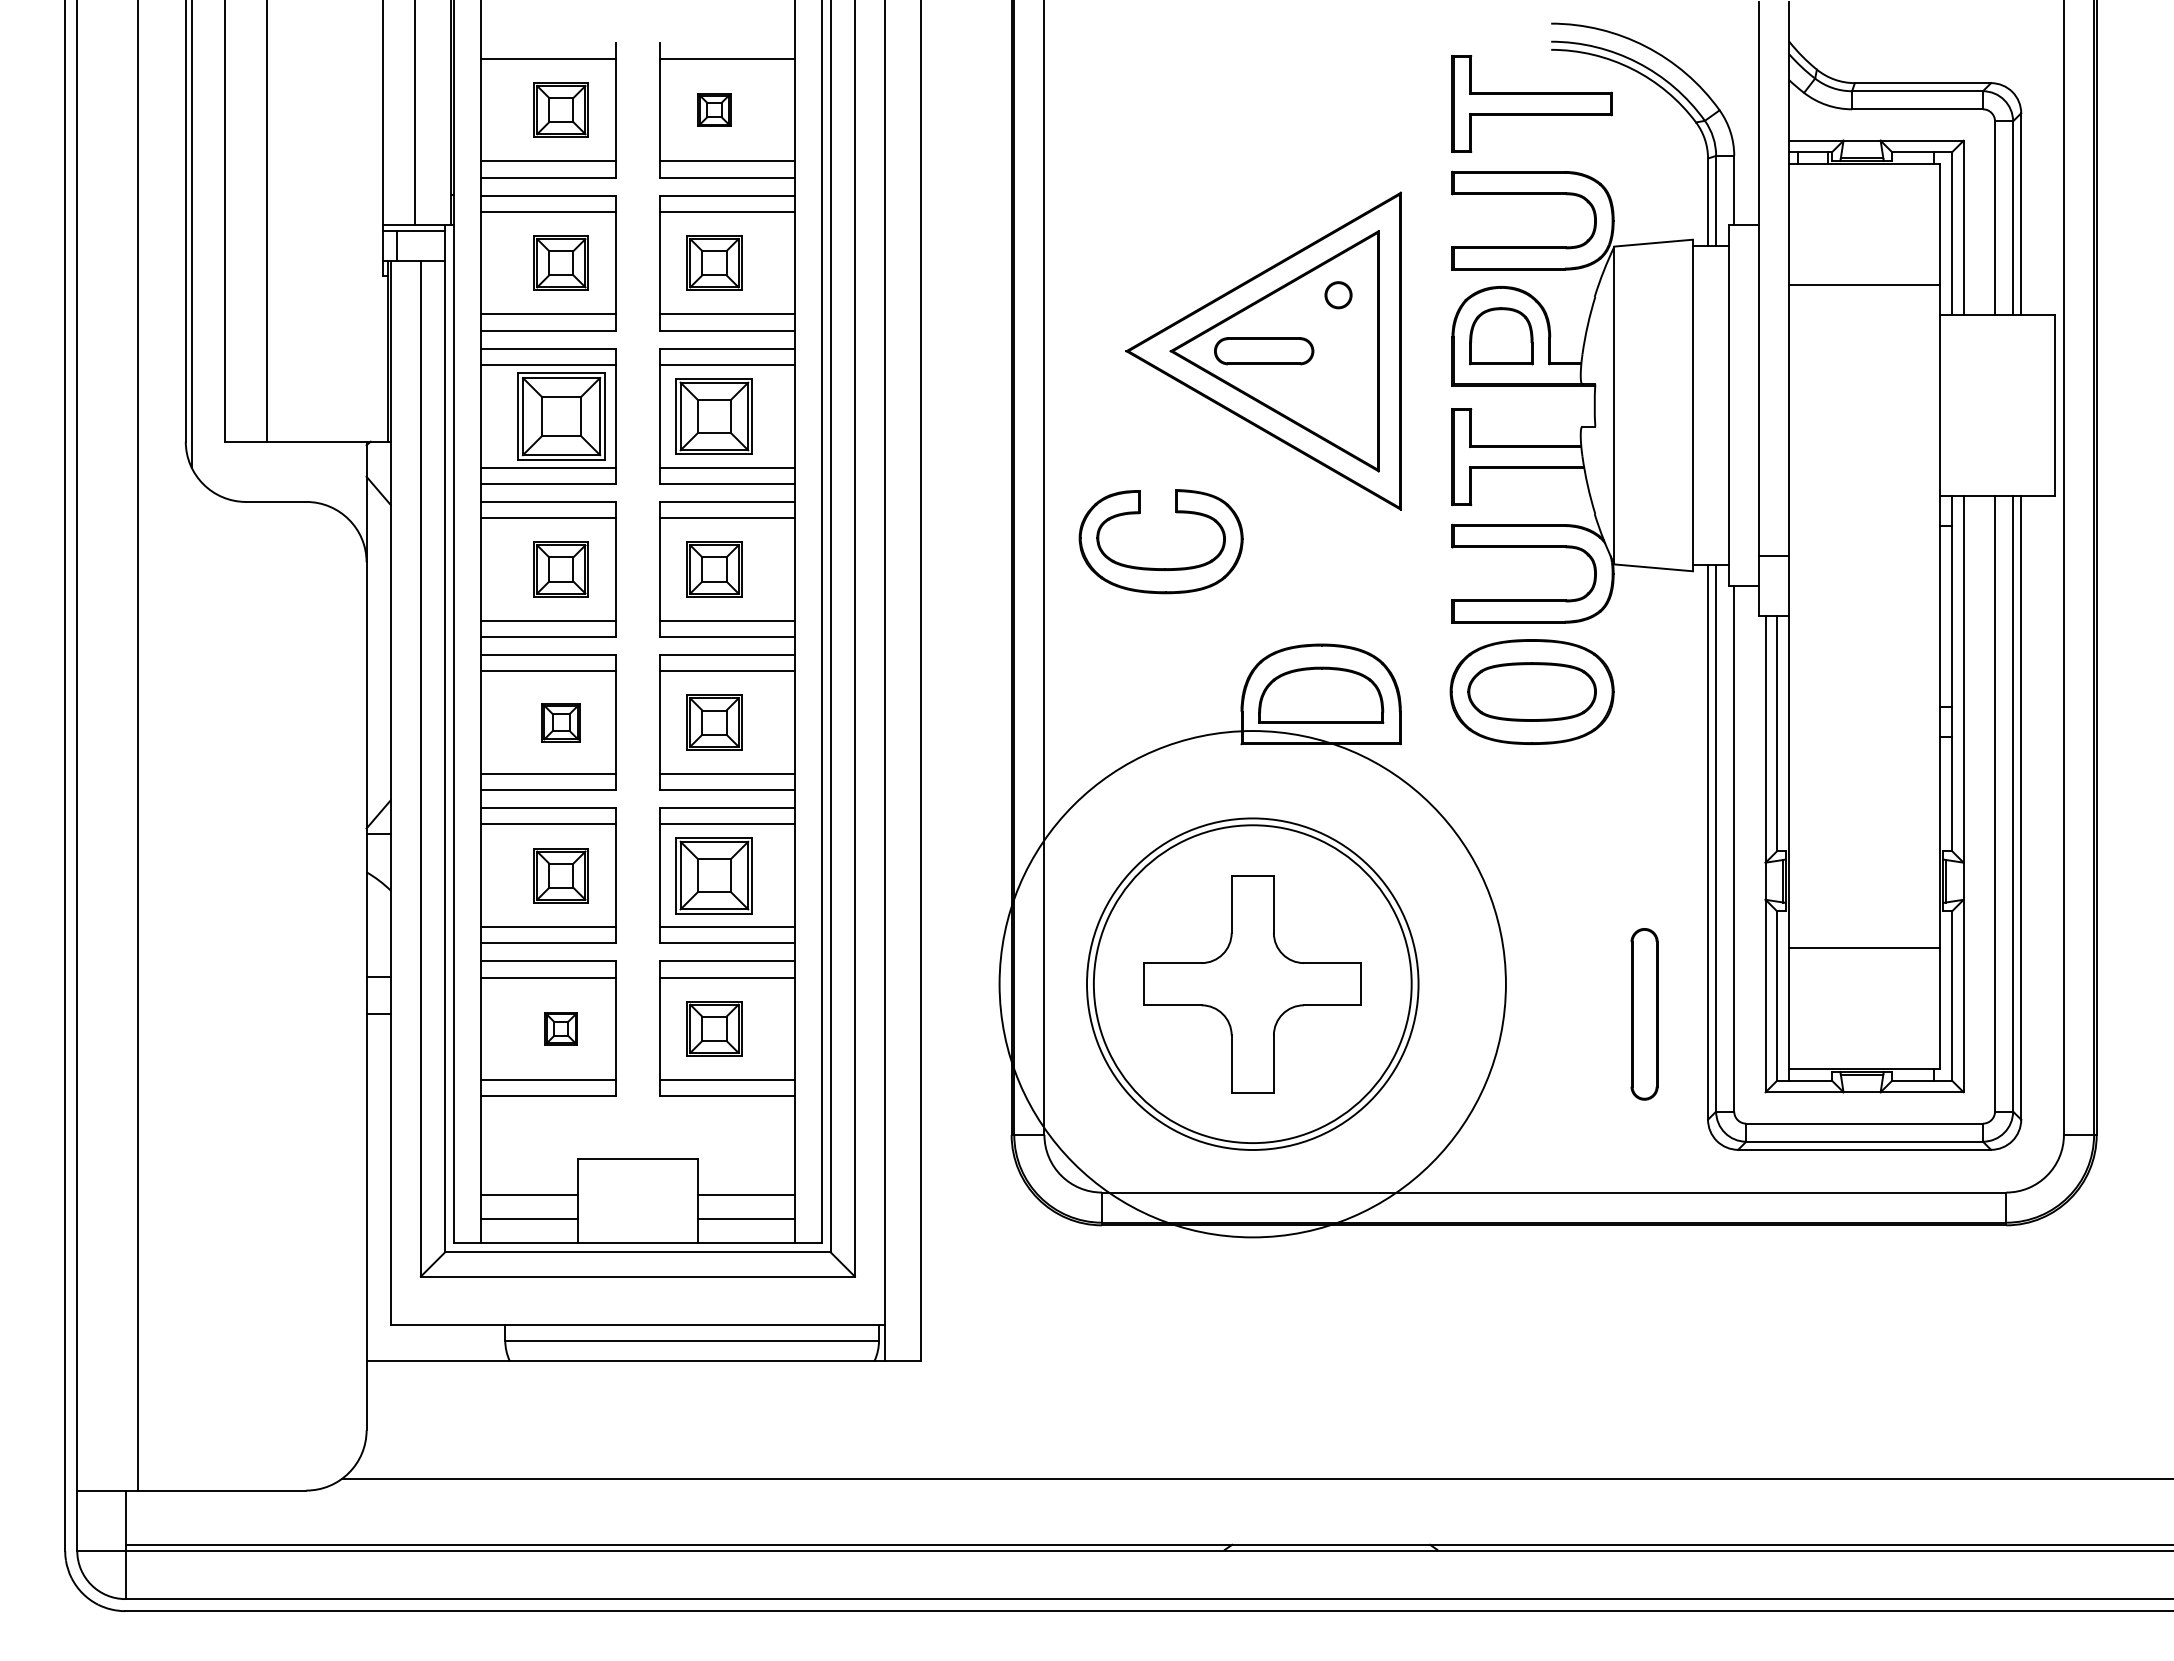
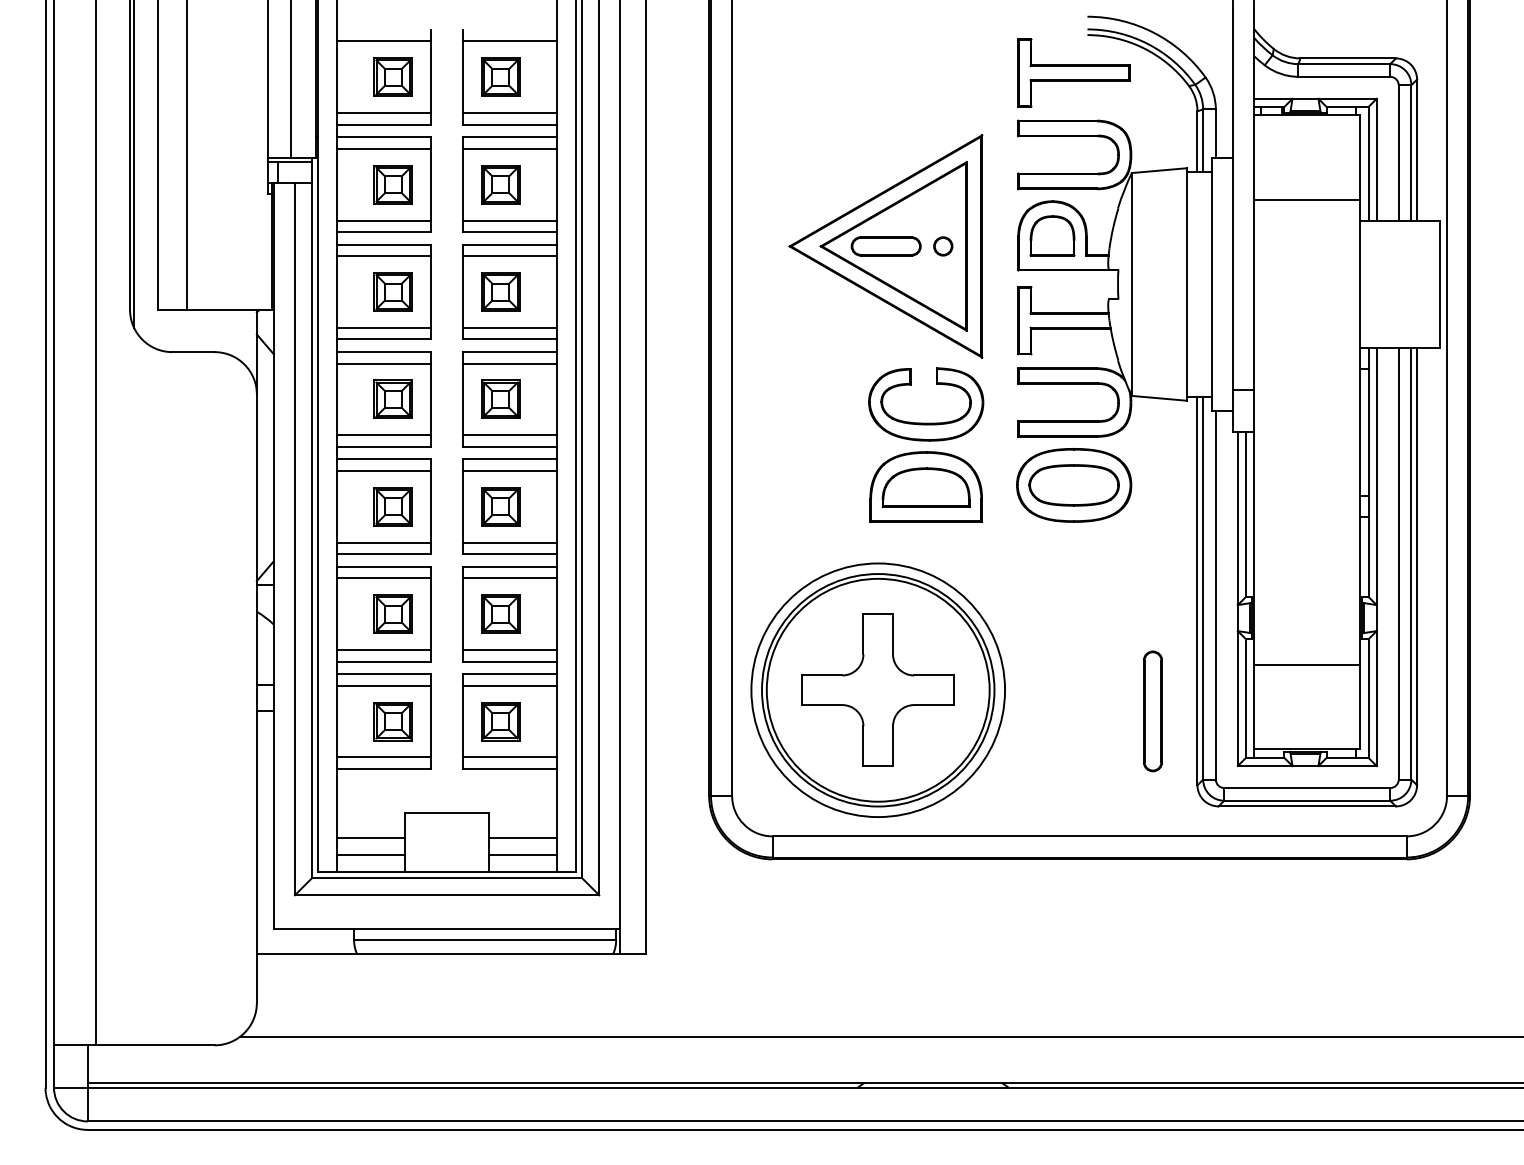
part: (714, 109) -> (500, 76), size x1.67
circle: (1338, 295) -> (943, 246), moved
part: (560, 415) -> (392, 291), size x0.62
part: (714, 415) -> (500, 291), size x0.71
part: (1160, 568) -> (925, 423), moved
part: (560, 722) -> (392, 506), size x1.43
part: (714, 875) -> (500, 614), size x0.71
circle: (1252, 984) -> (878, 690), size x0.71
part: (560, 1028) -> (392, 721), size x1.67

